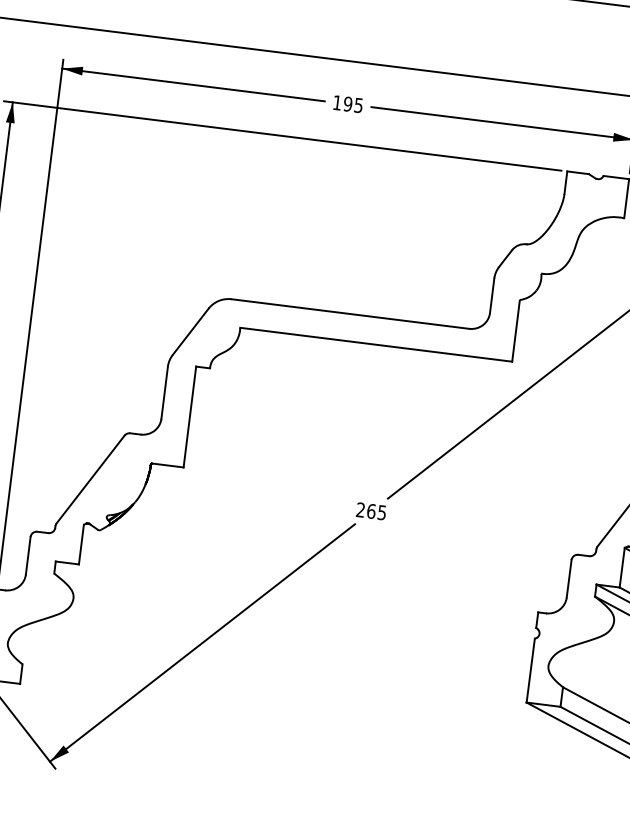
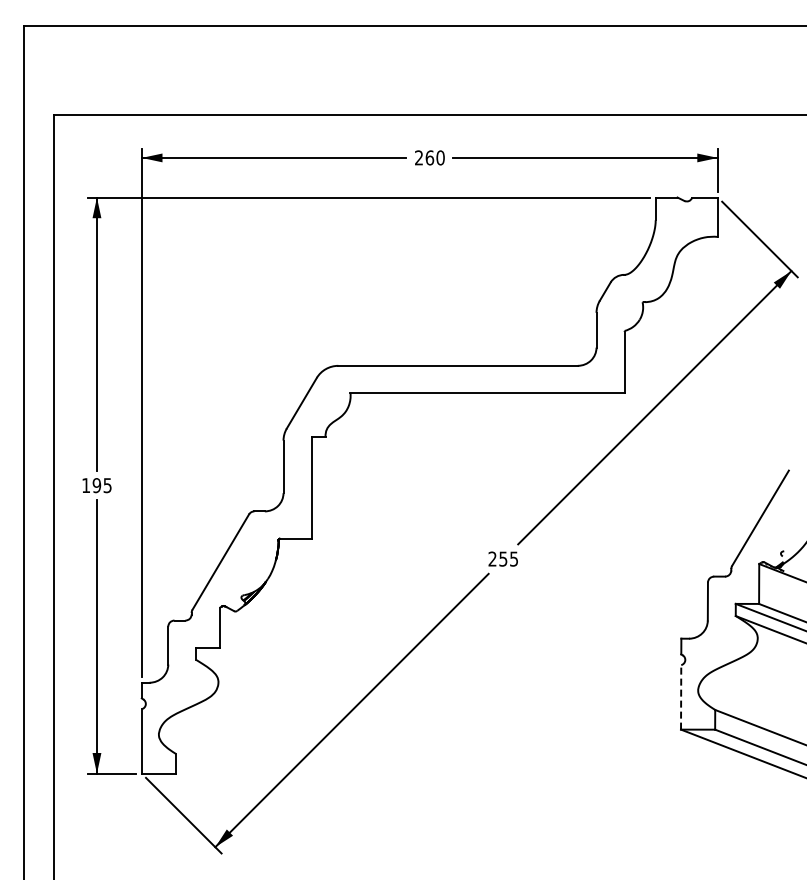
text: (347, 103) -> (429, 157), 195 -> 260
text: (371, 510) -> (503, 558), 265 -> 255
line: (531, 669) -> (681, 696), solid -> dashed

